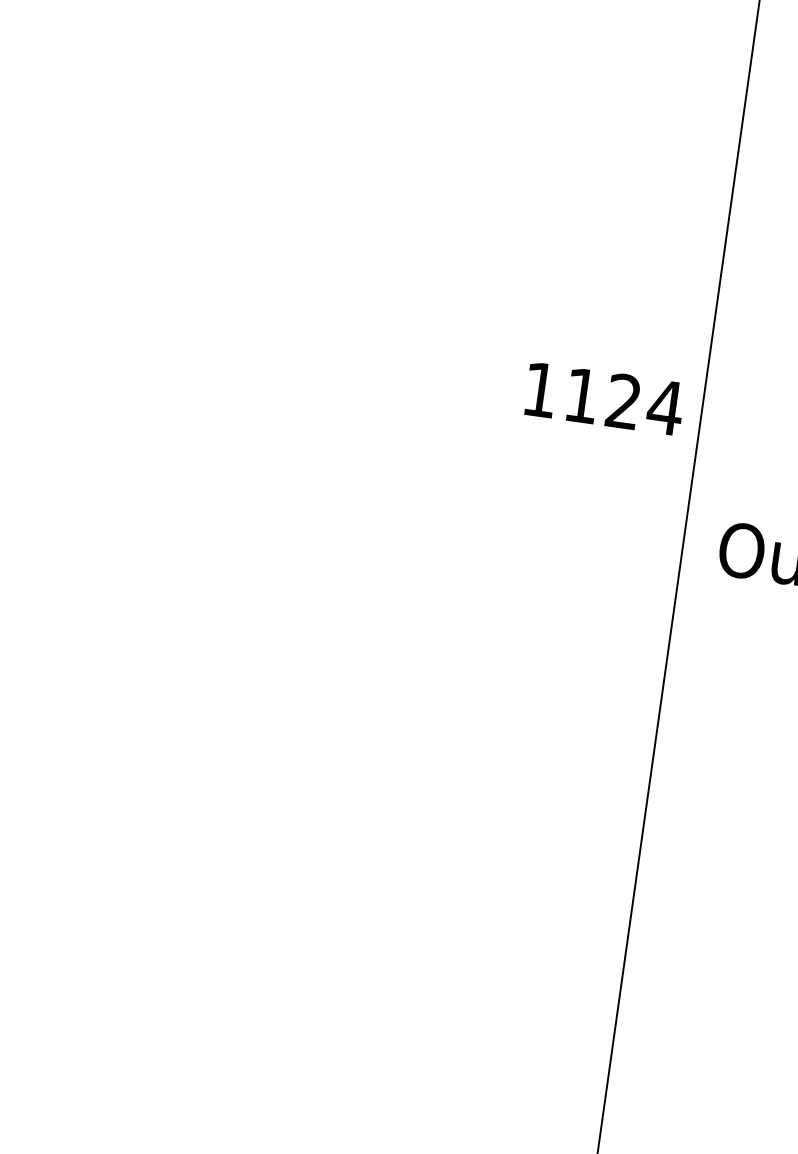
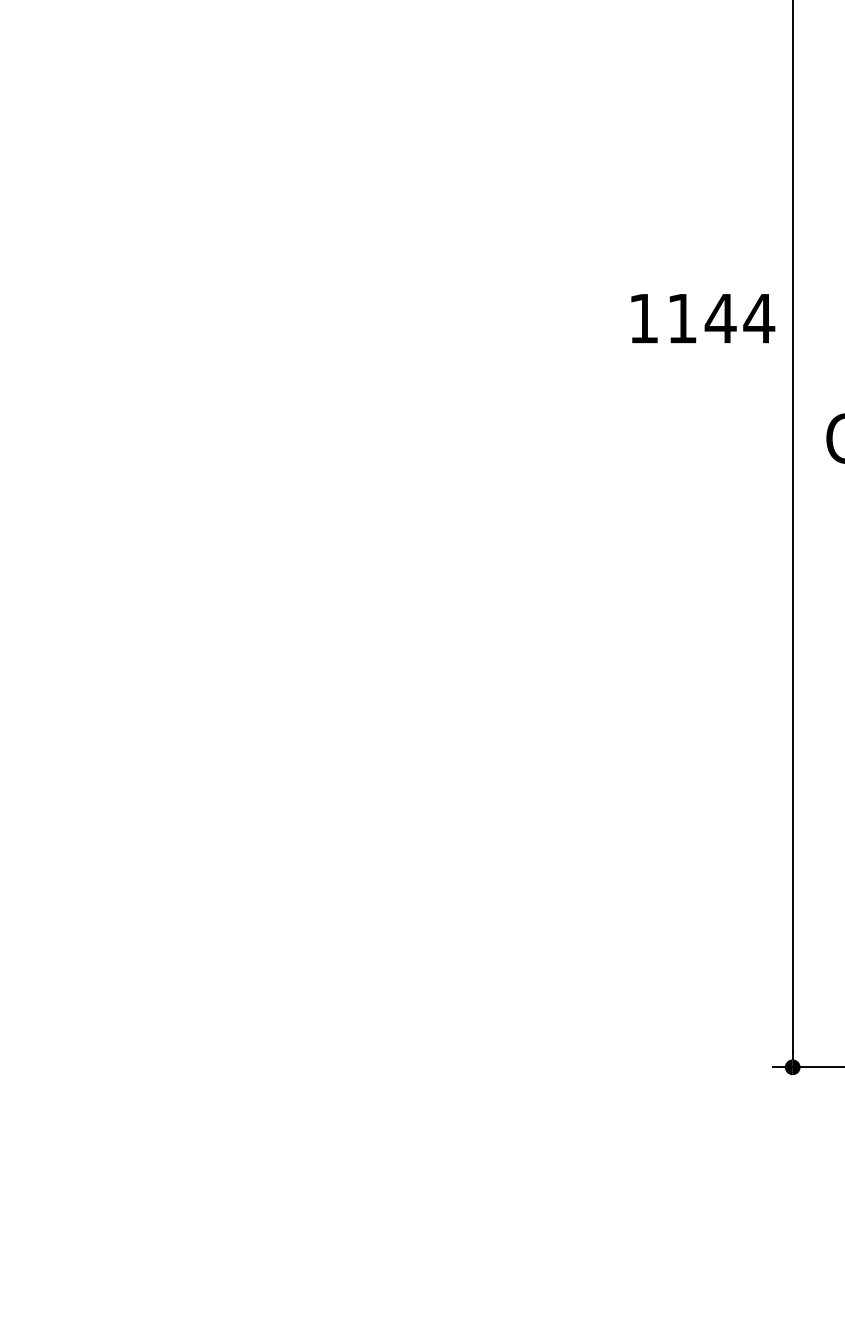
text: (623, 401) -> (720, 318), 1124 -> 1144

